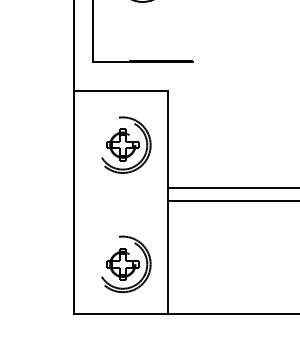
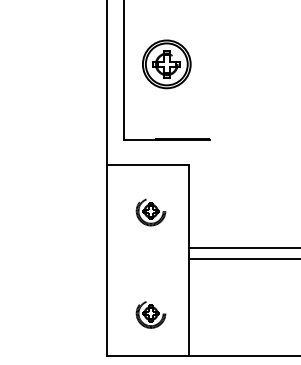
part: (126, 144) -> (152, 210), size x0.6
part: (126, 264) -> (152, 313), size x0.6

